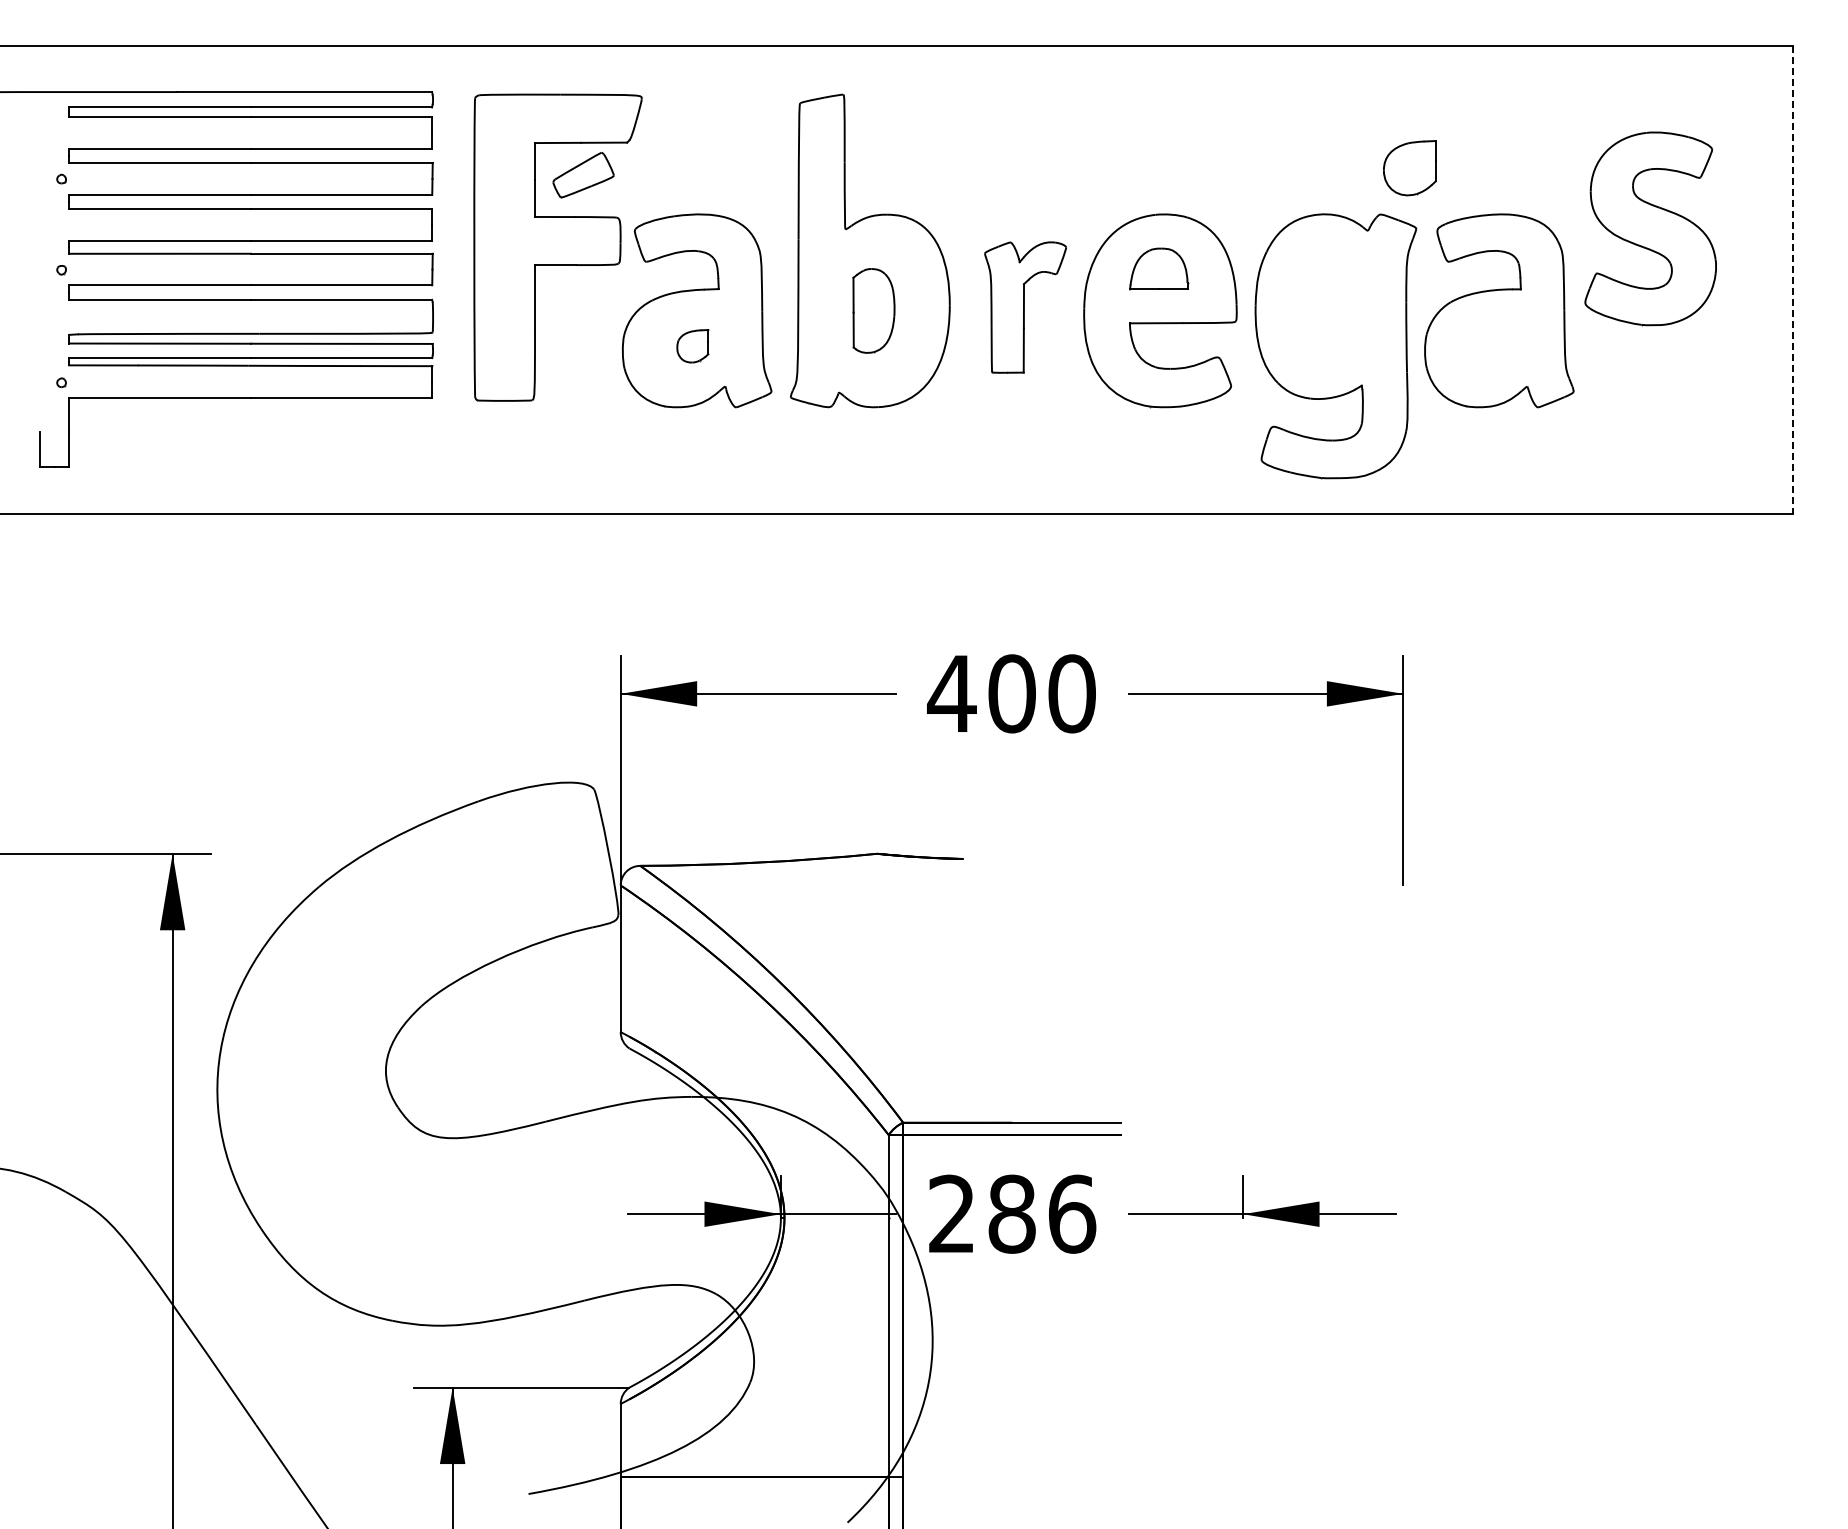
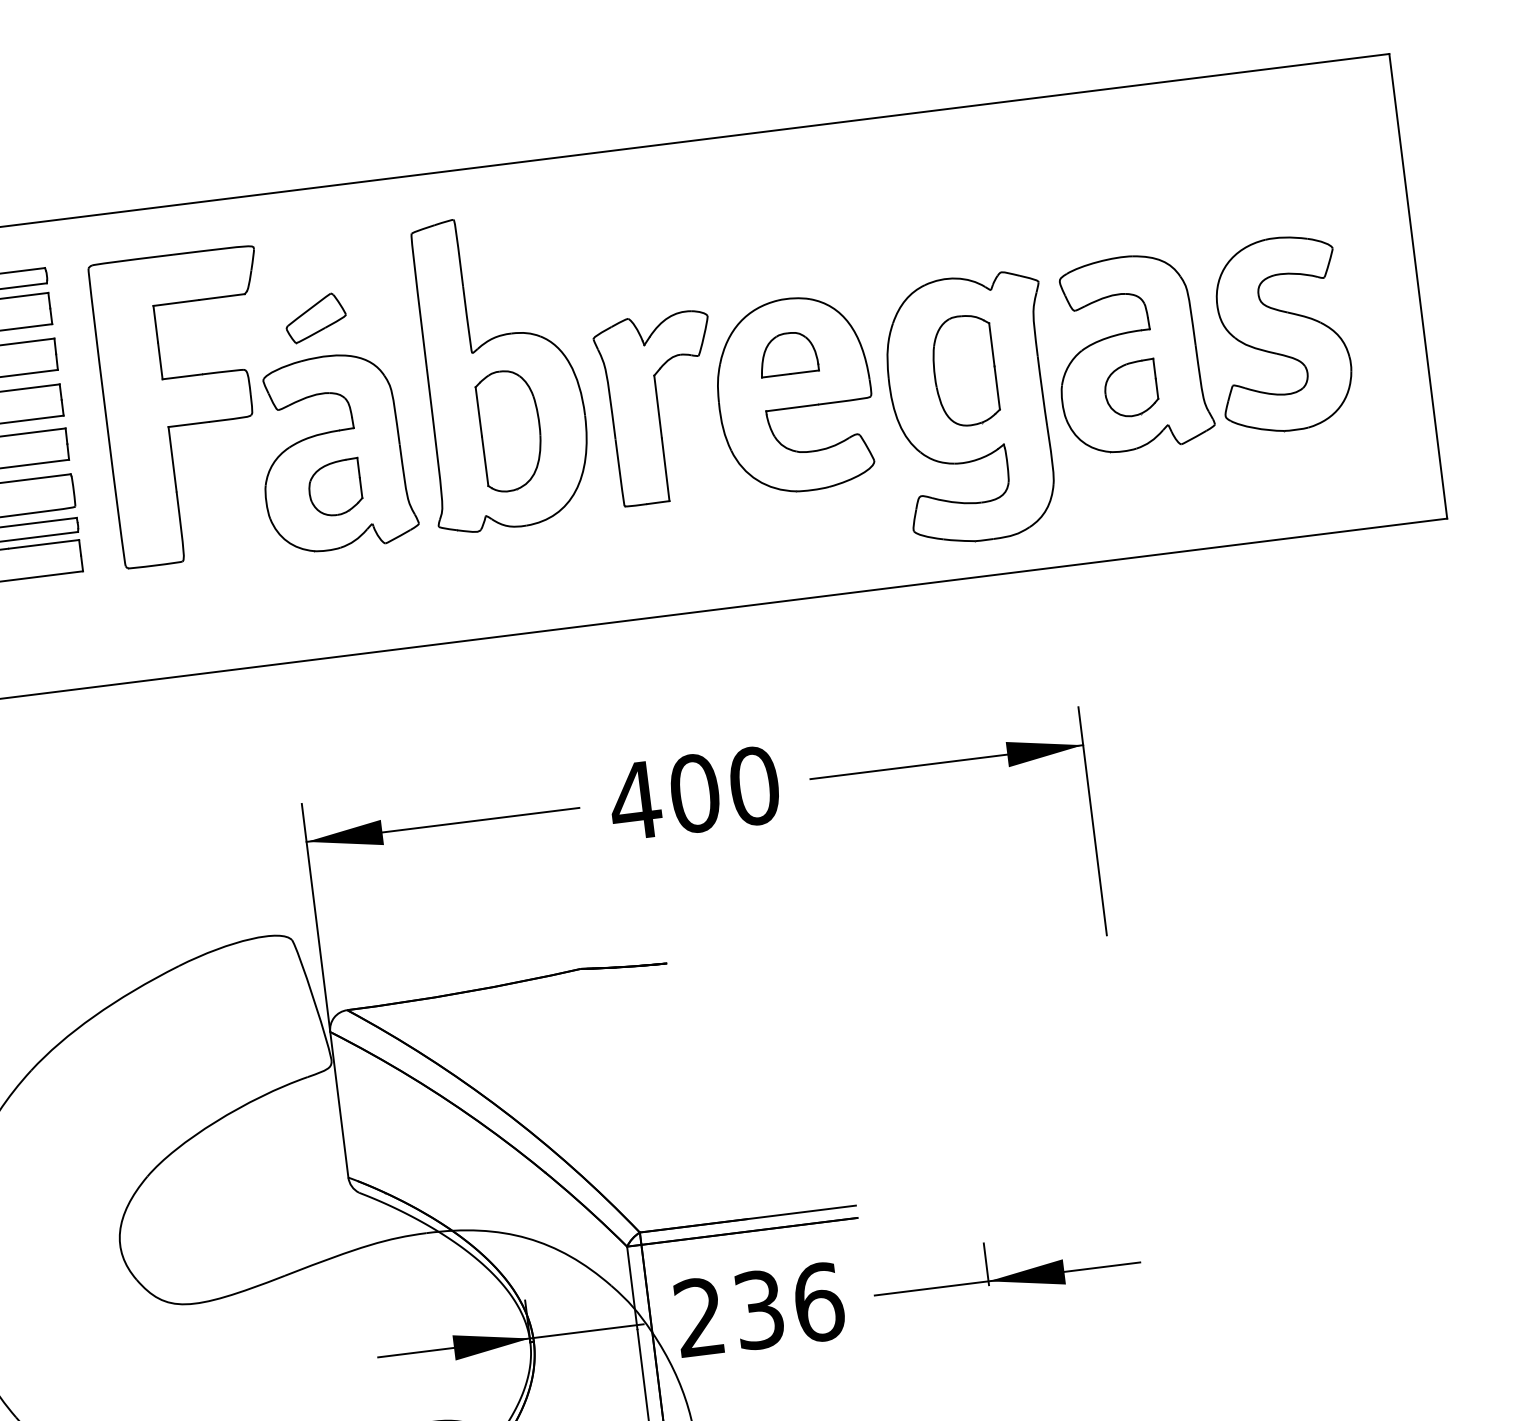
part: (1409, 168) -> (1130, 389), moved
part: (583, 175) -> (315, 318), moved
part: (1650, 228) -> (1281, 334), moved
line: (1792, 280) -> (1418, 286), dashed -> solid
part: (1025, 307) -> (660, 408), size x1.43
part: (1331, 307) -> (964, 370), added
part: (873, 310) -> (510, 430), size x1.43
part: (692, 346) -> (334, 488), size x1.67
text: (1011, 1213) -> (758, 1309), 286 -> 236

